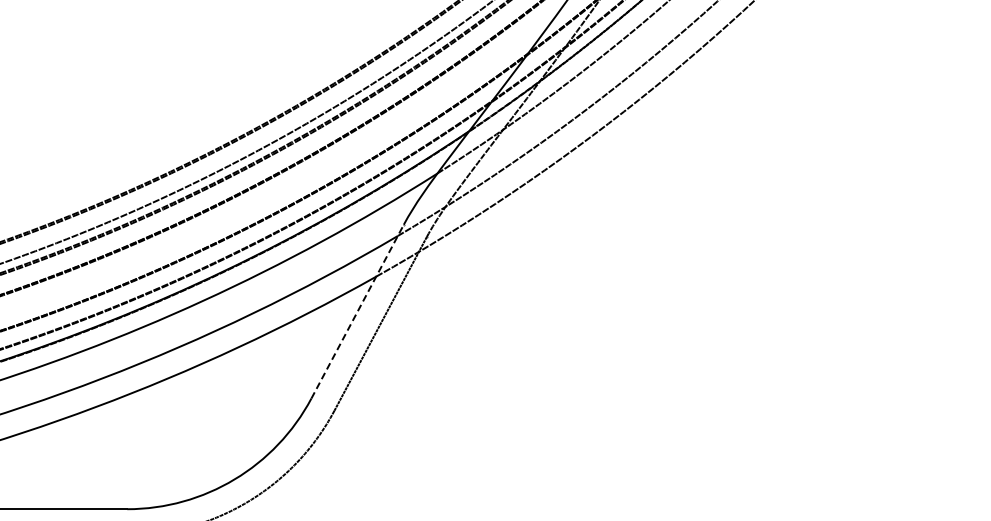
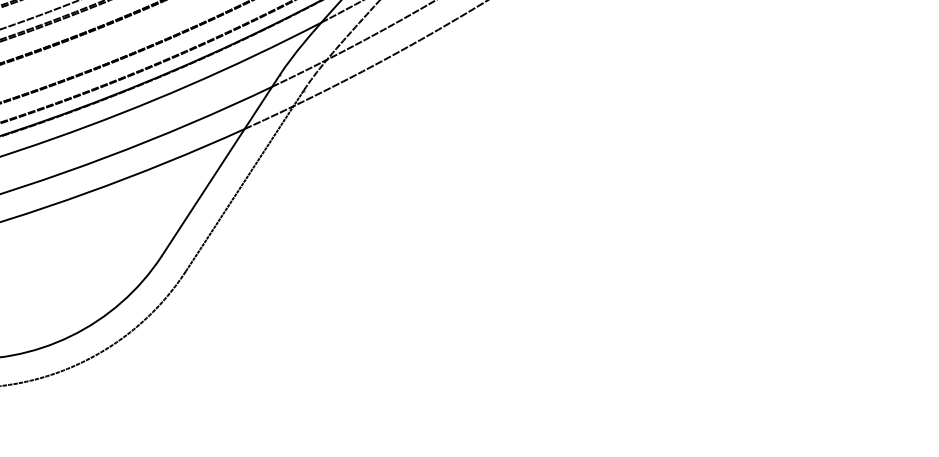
line: (357, 311) -> (220, 165), dashed -> solid

